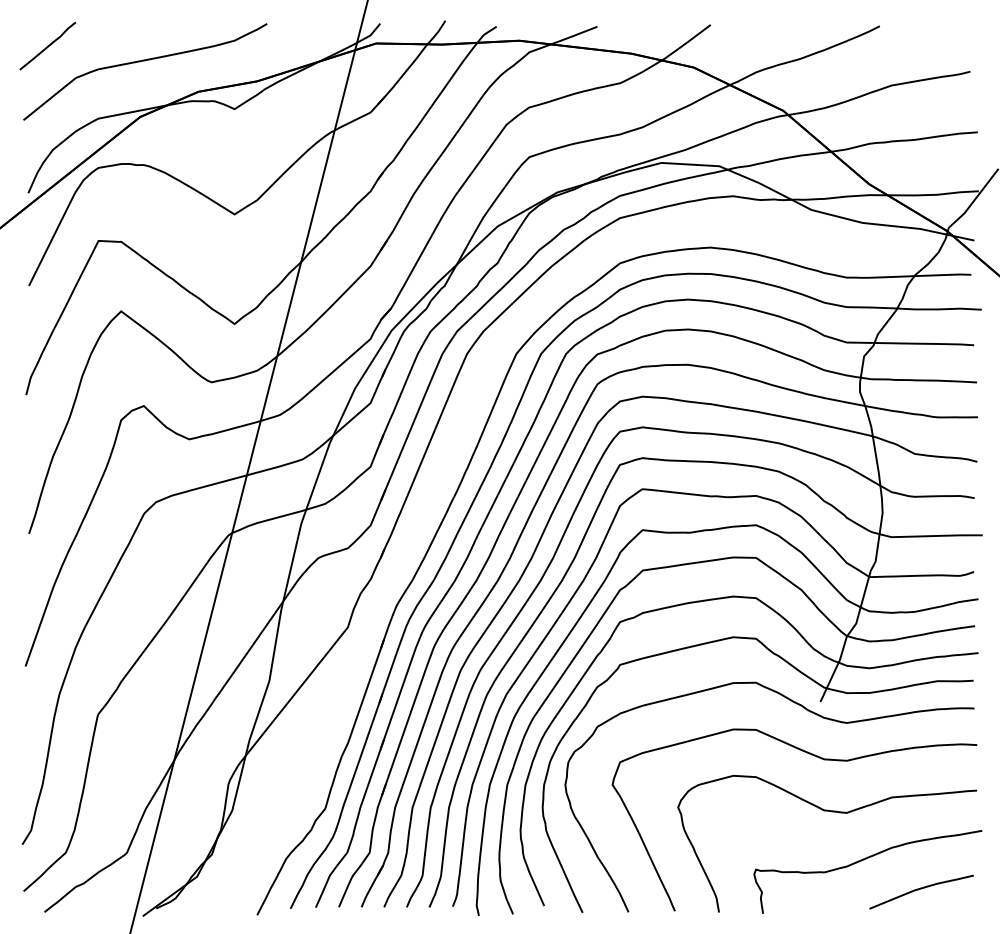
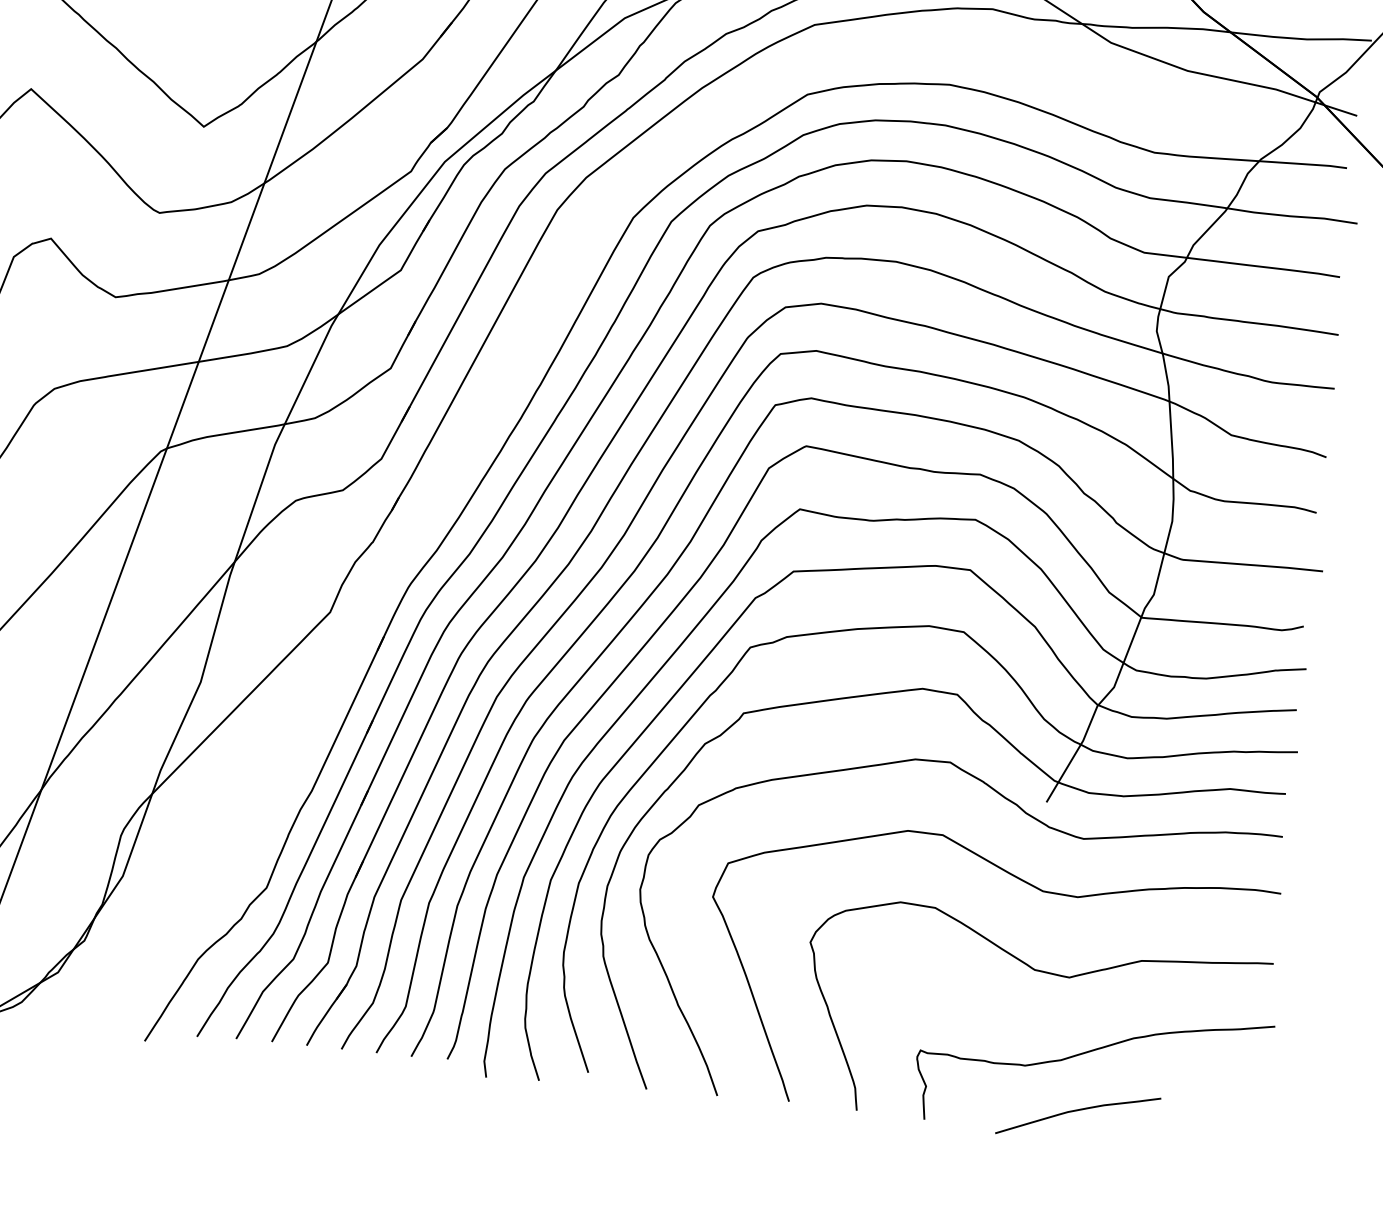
curve: (921, 889) -> (1078, 1111), moved

